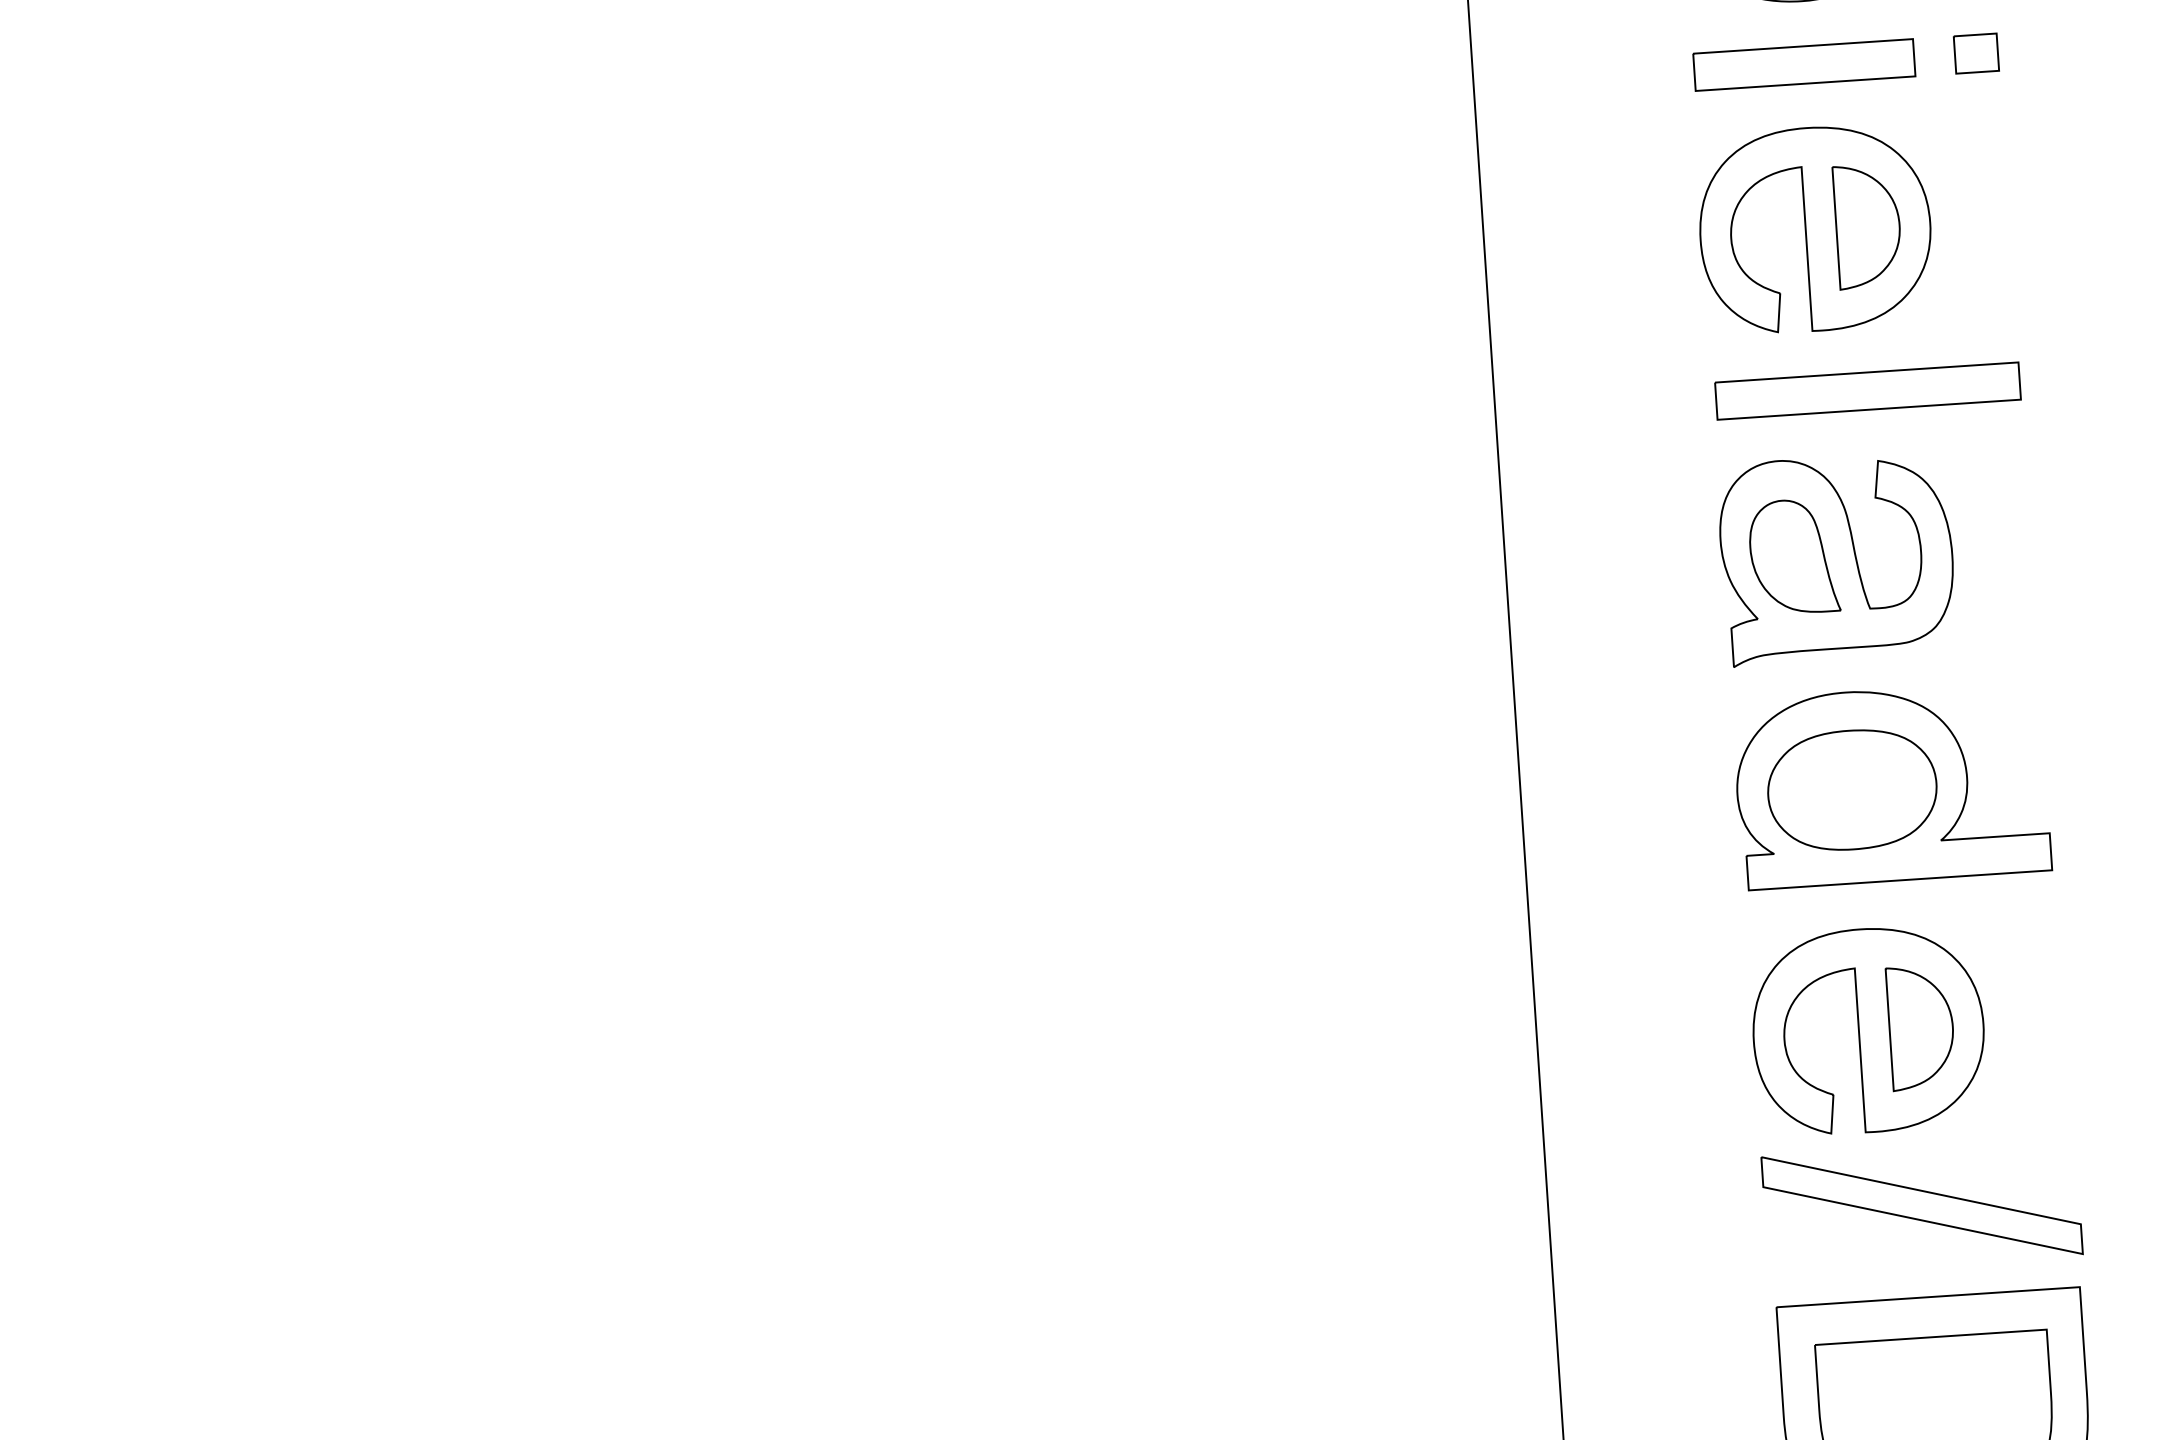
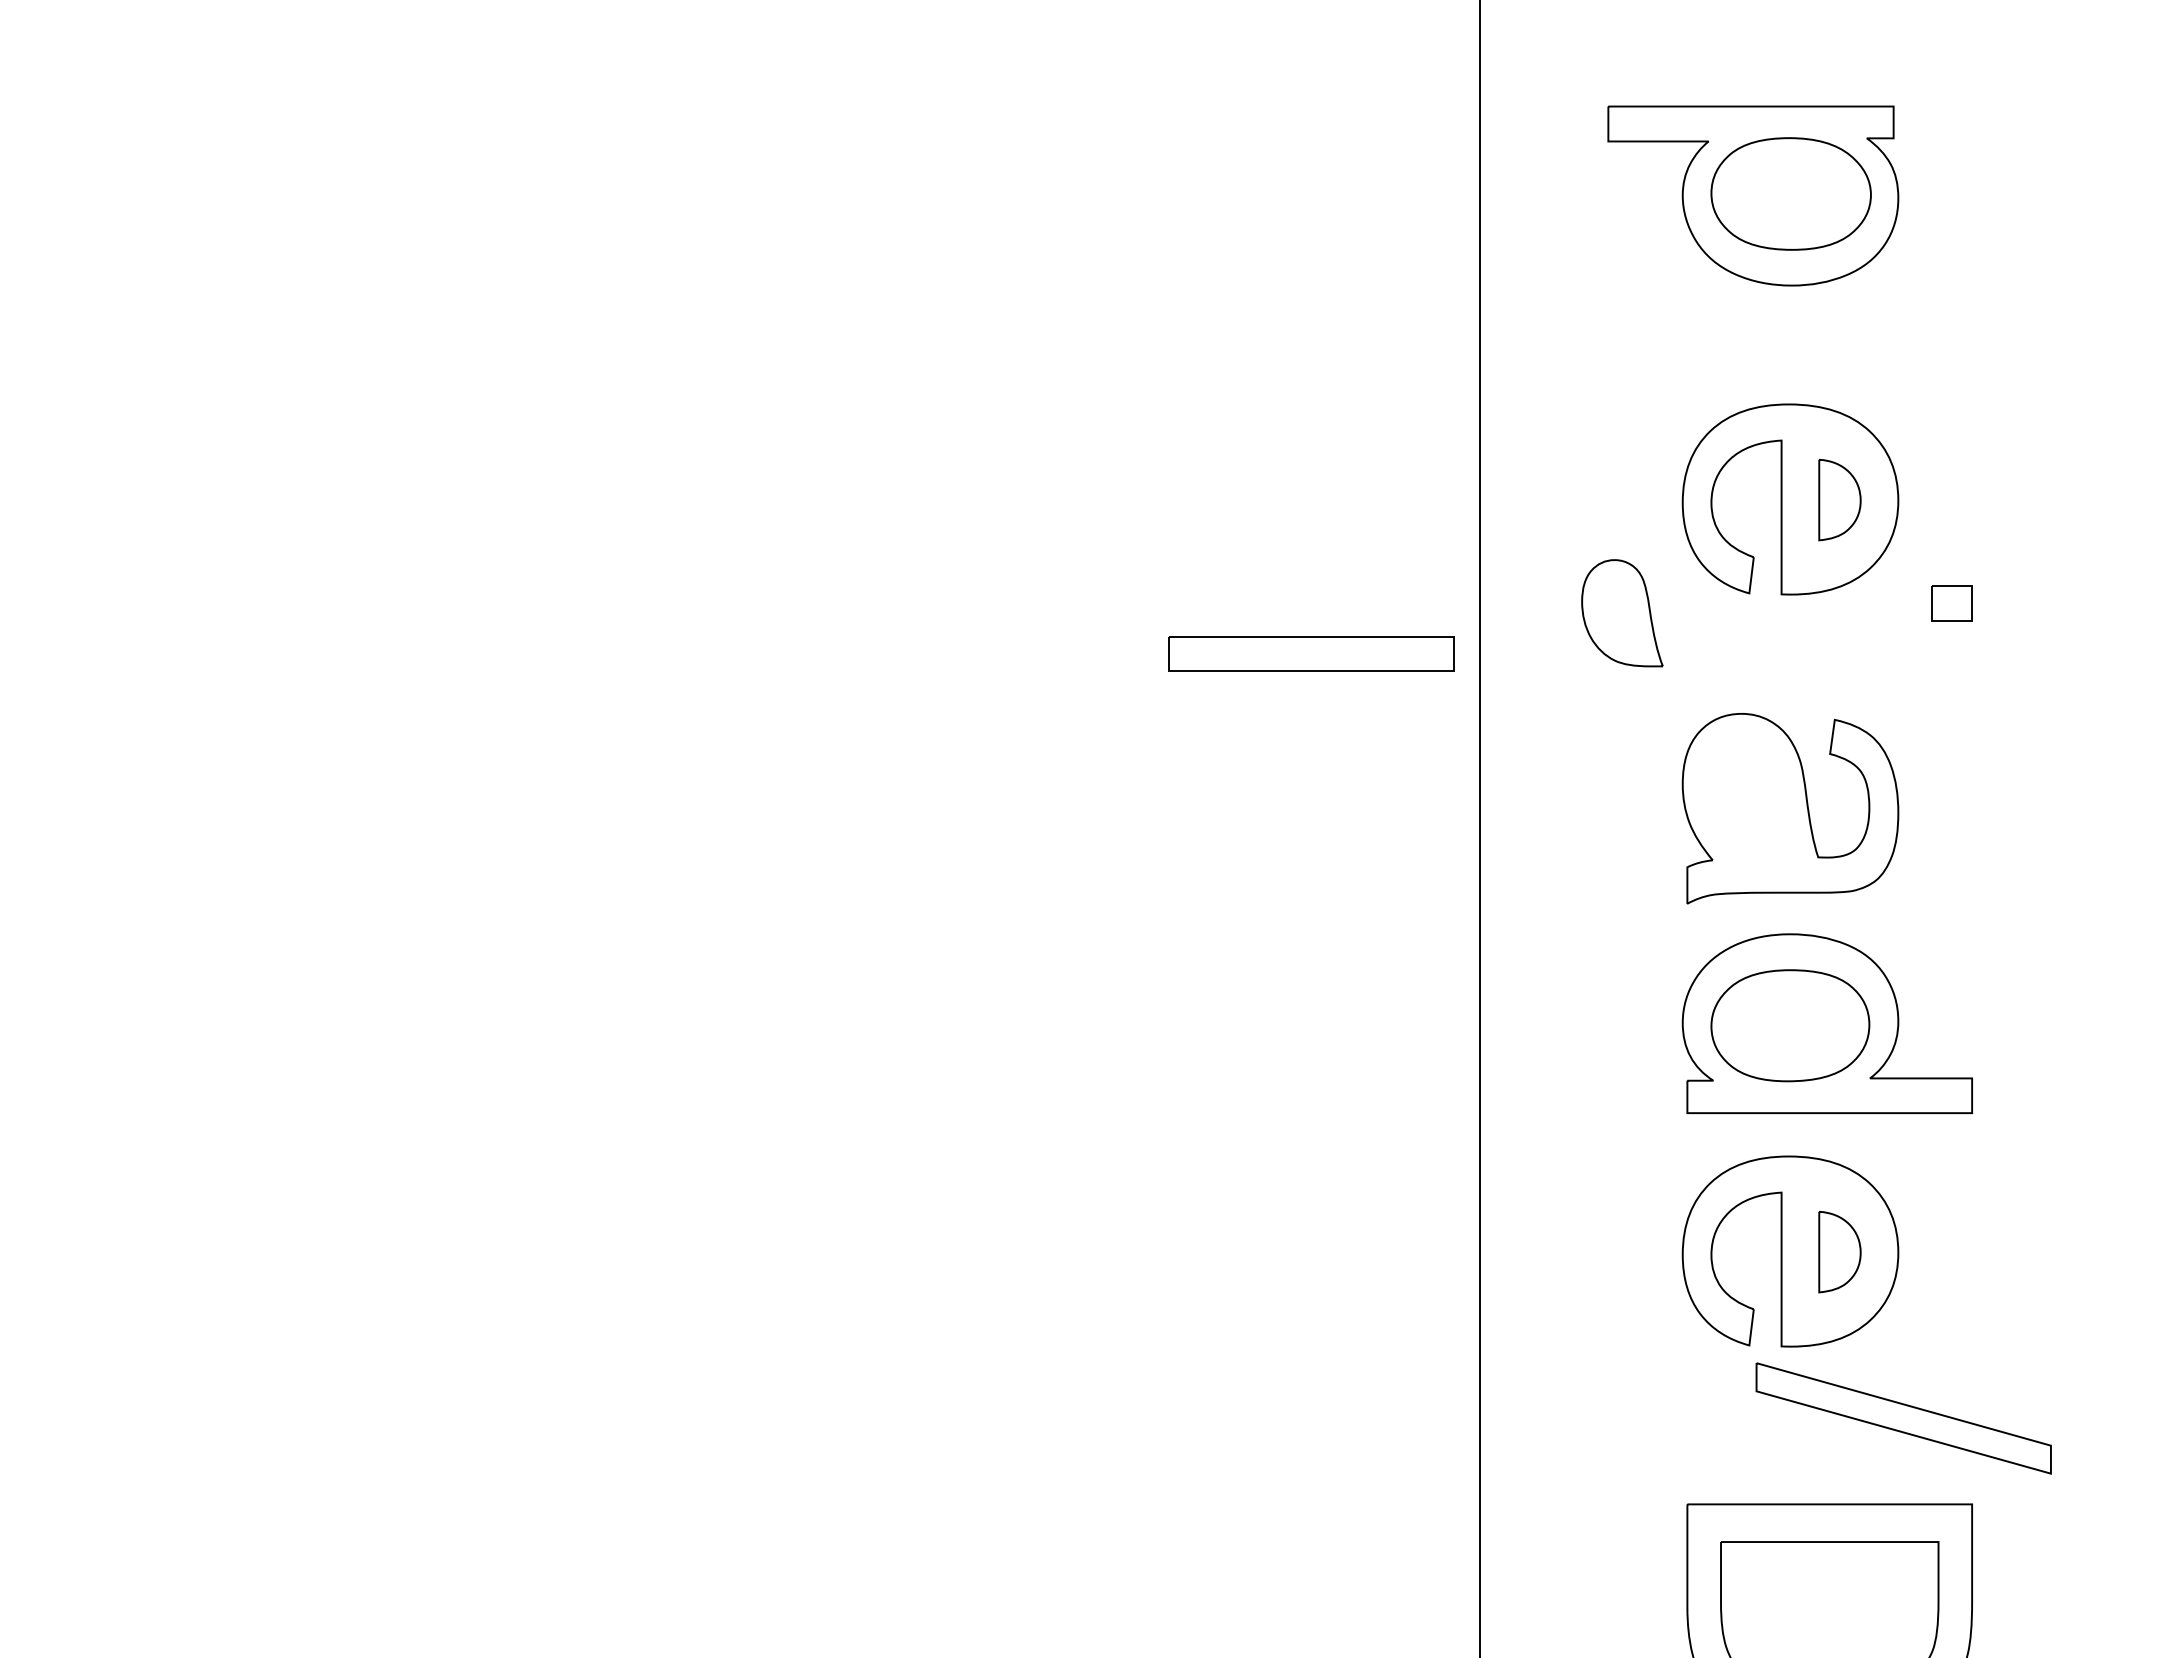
part: (1975, 53) -> (1951, 603), moved
part: (1804, 65) -> (1790, 345), removed
part: (1867, 225) -> (1839, 499), size x0.7
part: (1867, 390) -> (1311, 653), moved
part: (1794, 557) -> (1622, 613), moved
part: (1920, 1027) -> (1839, 1251), size x0.7
part: (1921, 1205) -> (1903, 1418), moved

